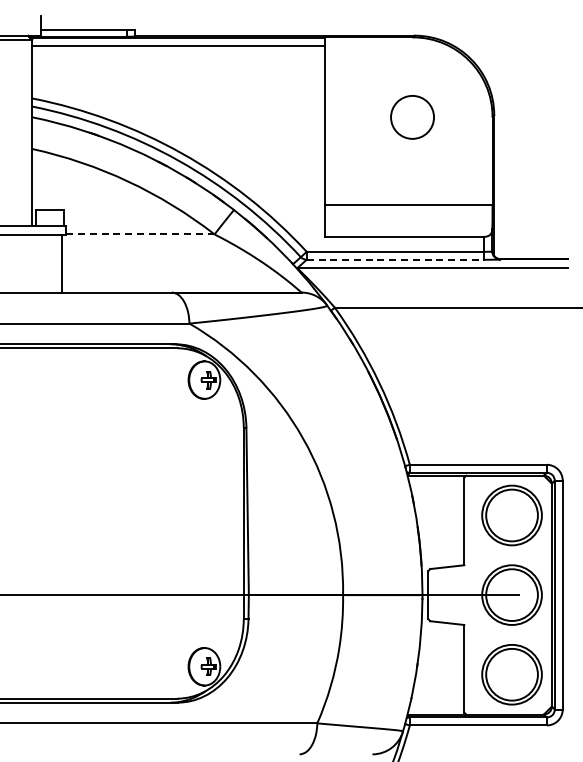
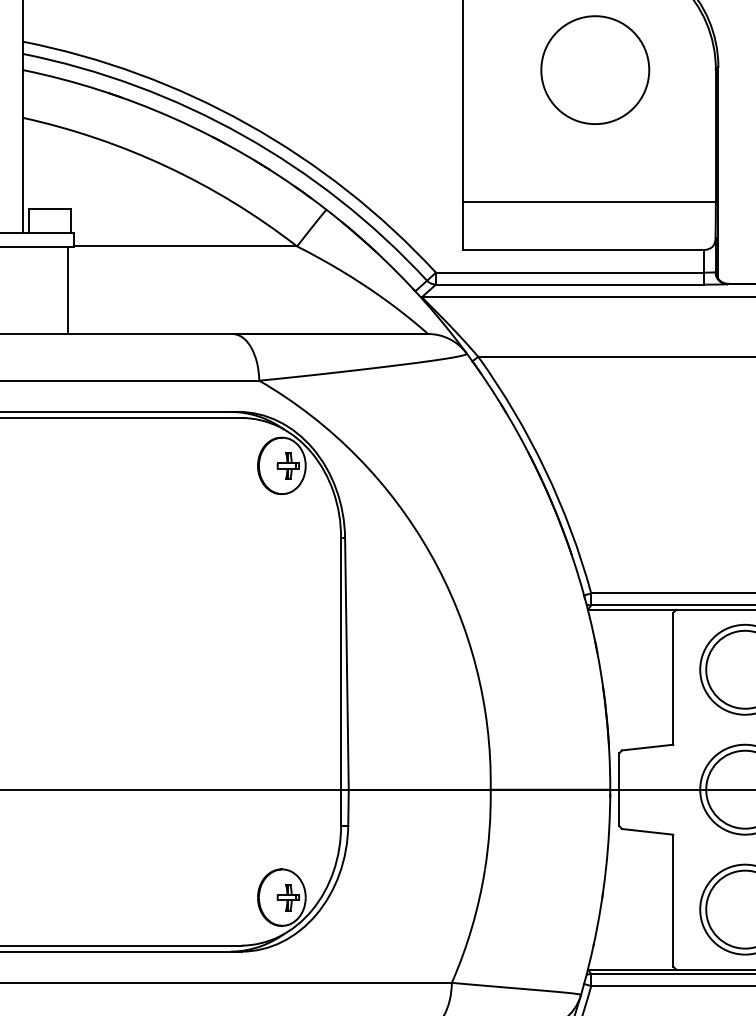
circle: (412, 117) -> (595, 70), size x1.67
line: (139, 234) -> (184, 246), dashed -> solid
line: (395, 259) -> (569, 284), dashed -> solid

